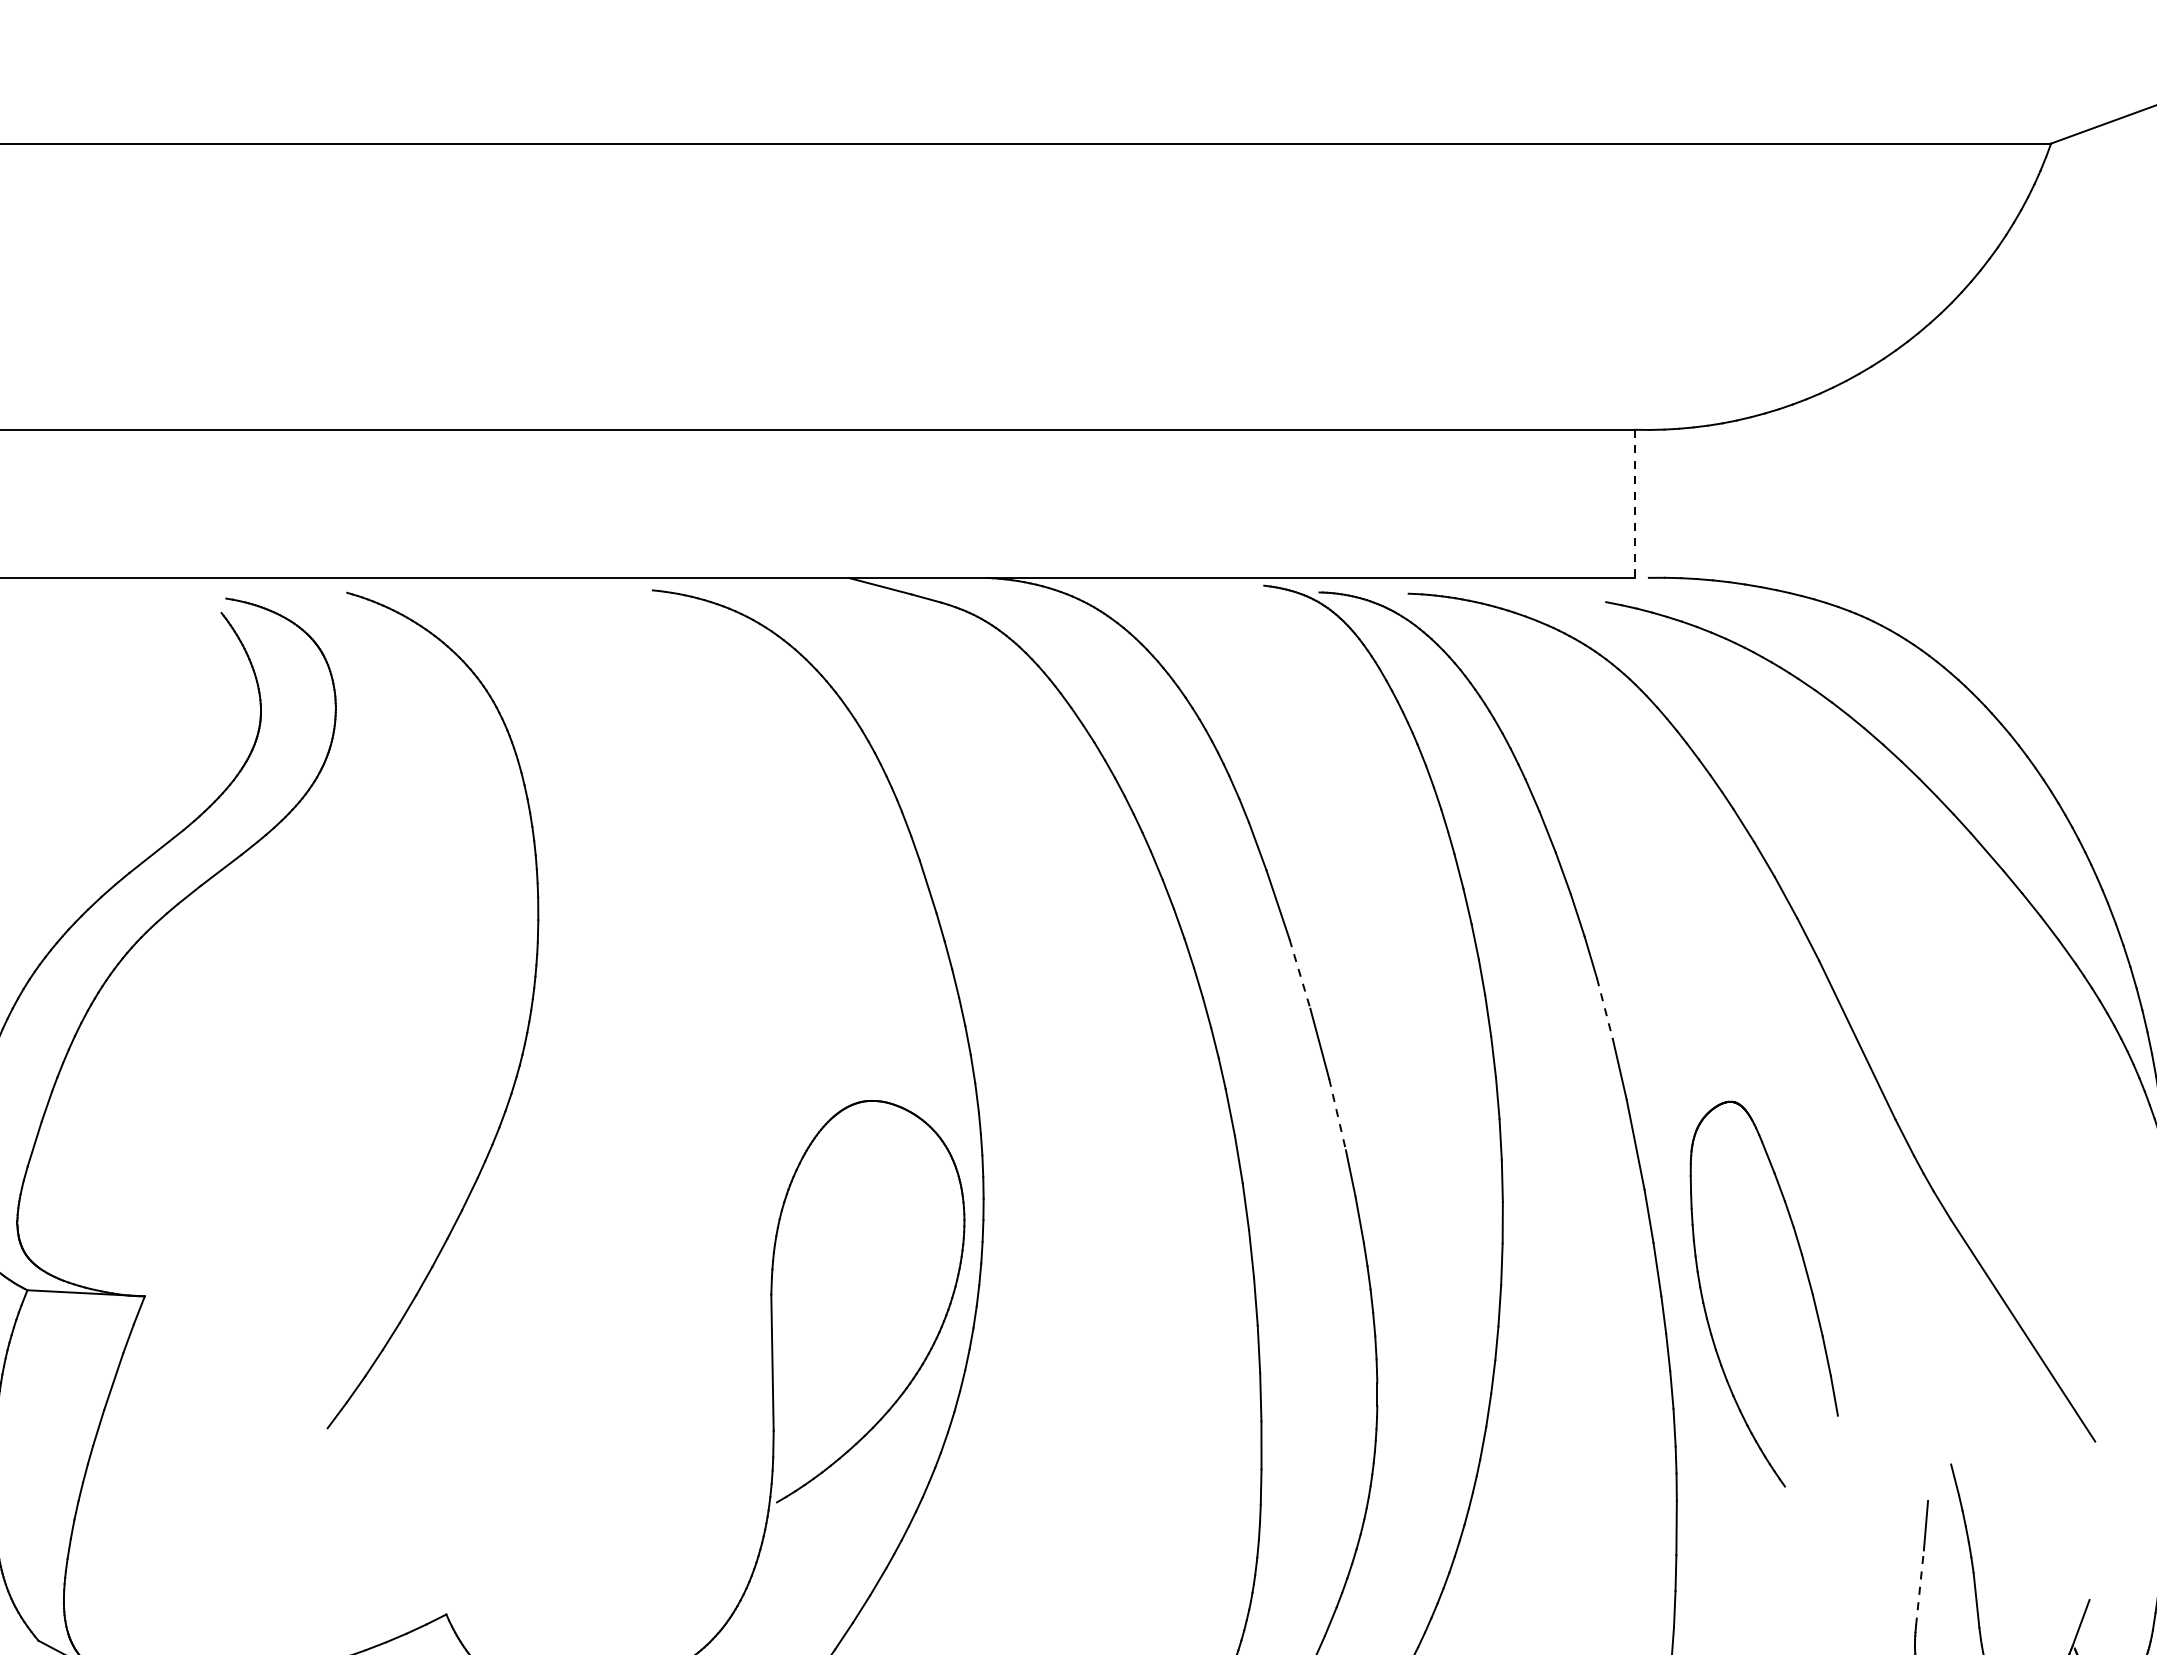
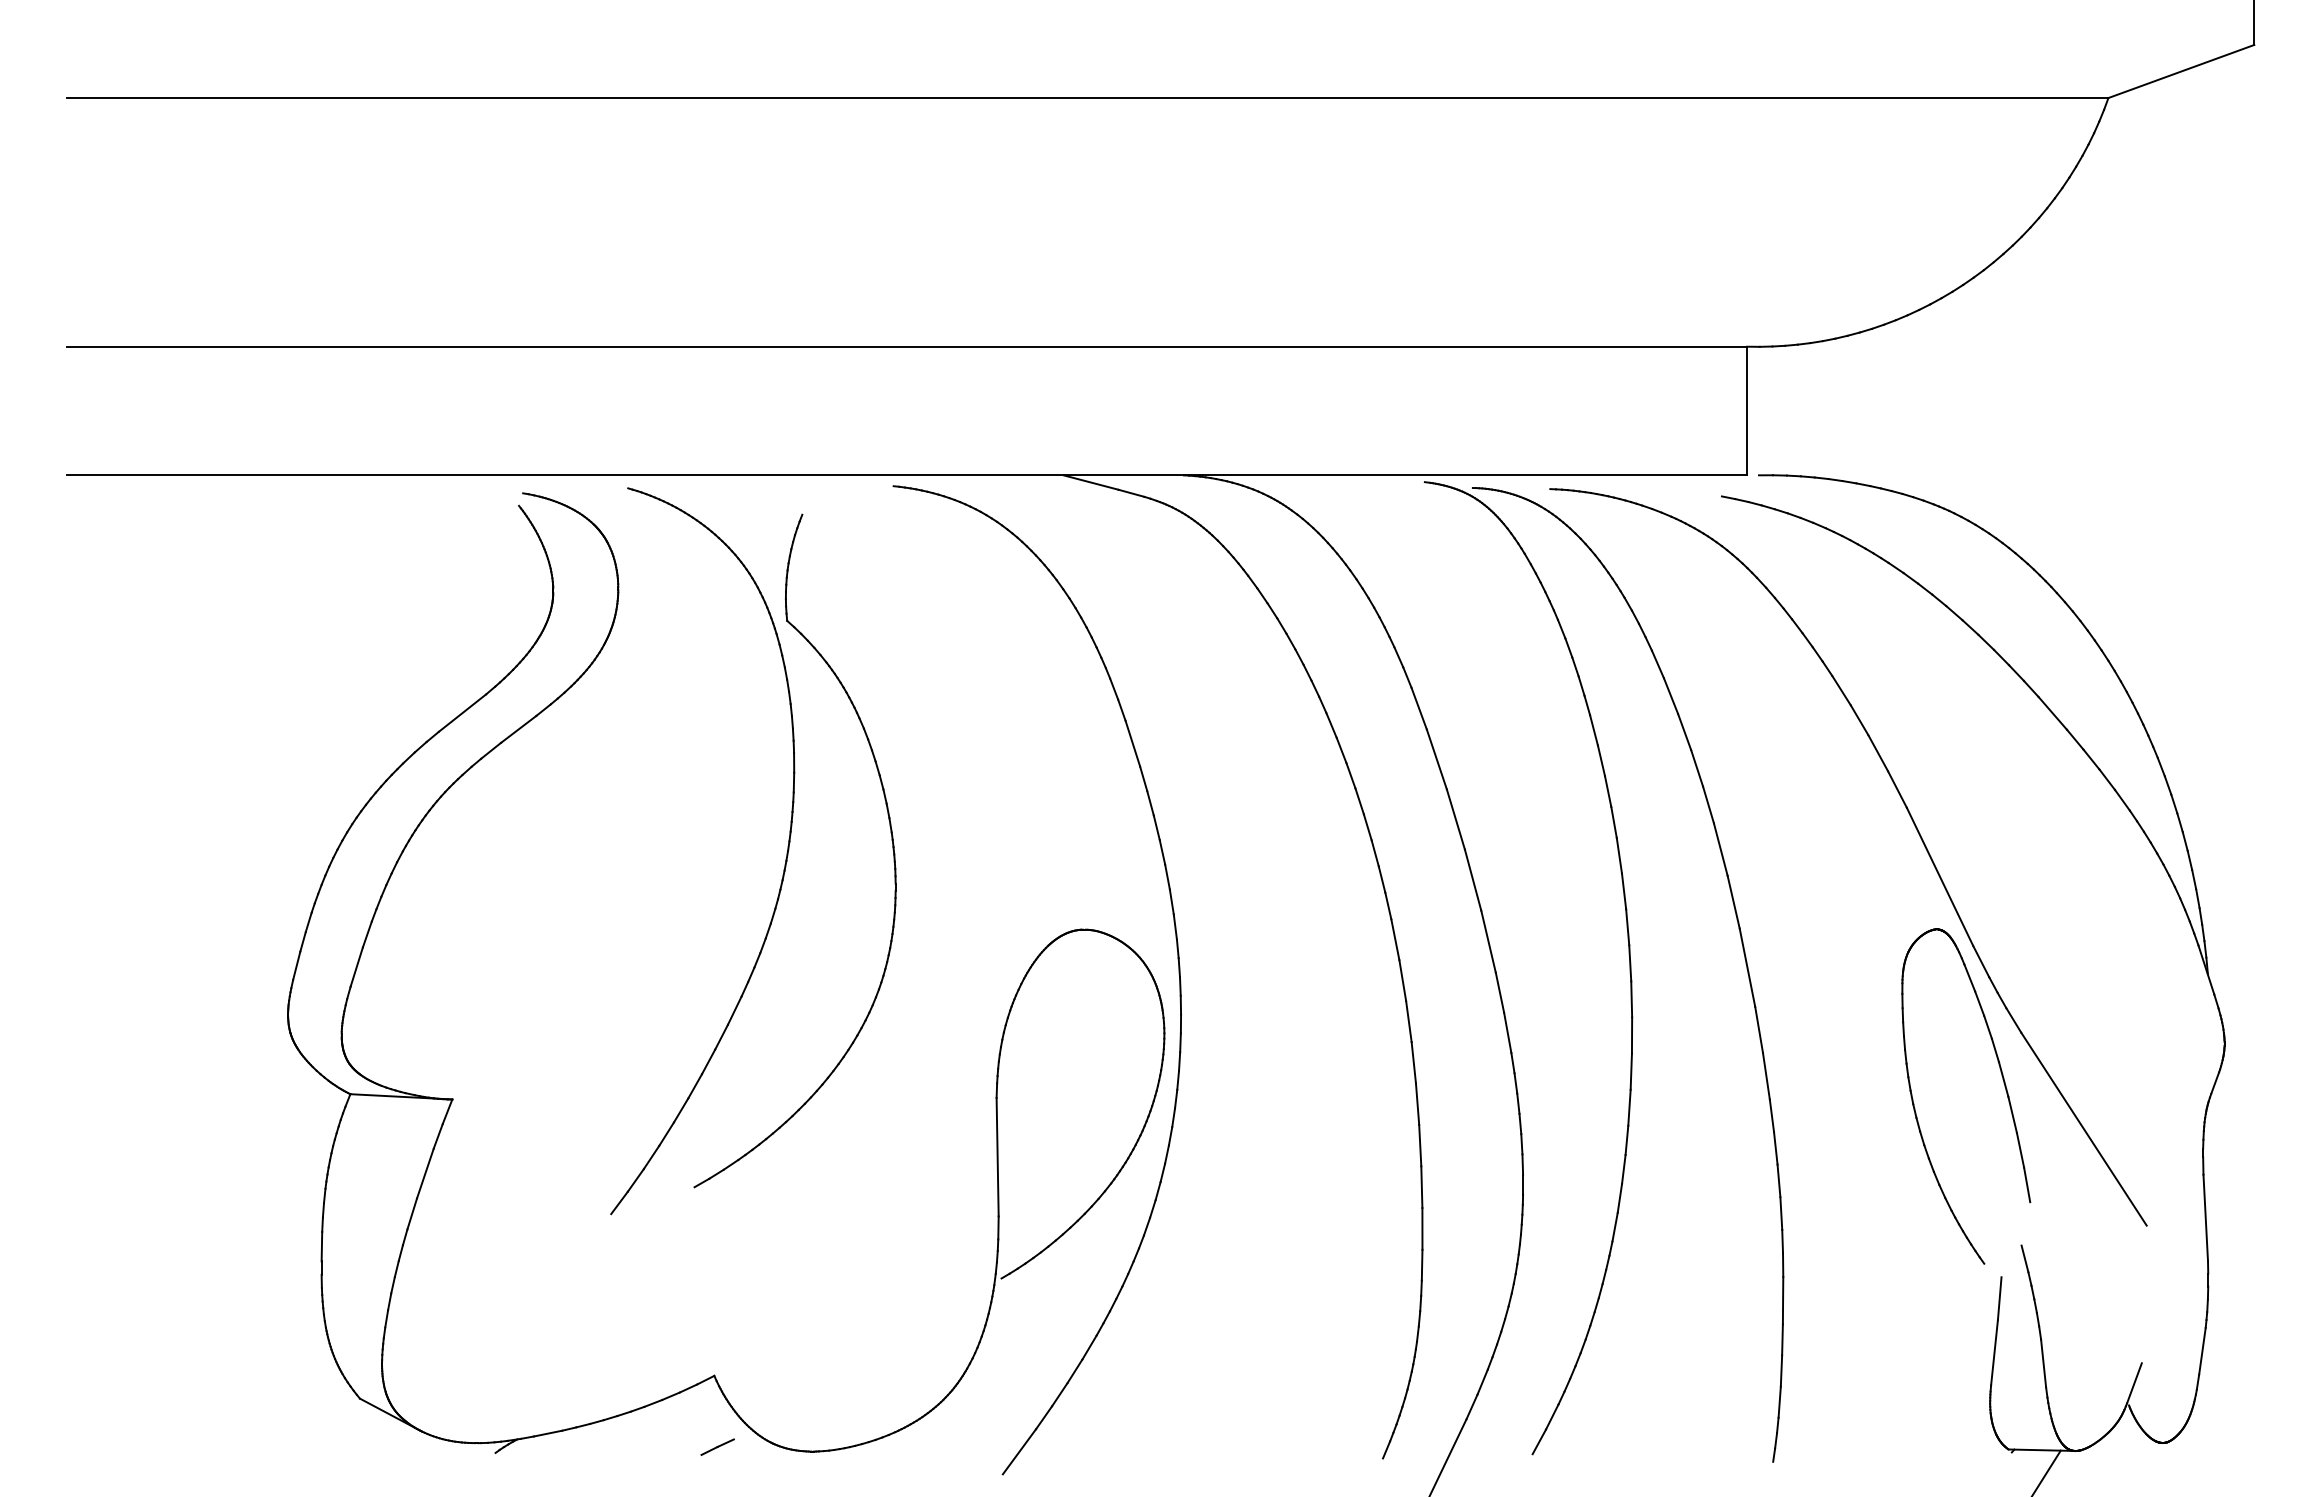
line: (1635, 504) -> (1747, 411), dashed -> solid
line: (1300, 974) -> (1456, 819), dashed -> solid
part: (649, 990) -> (890, 833), added
line: (1604, 1009) -> (1720, 850), dashed -> solid
line: (1337, 1114) -> (1488, 941), dashed -> solid
part: (1808, 1283) -> (2004, 1087), moved
line: (1919, 1587) -> (1994, 1352), dashed -> solid

